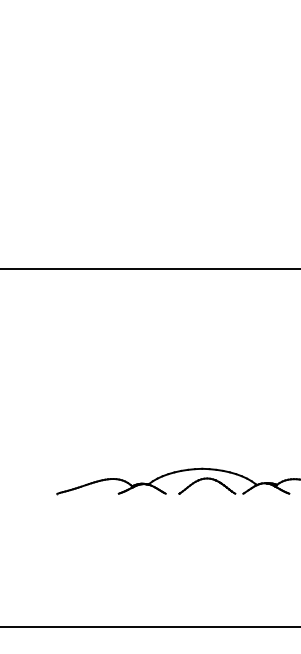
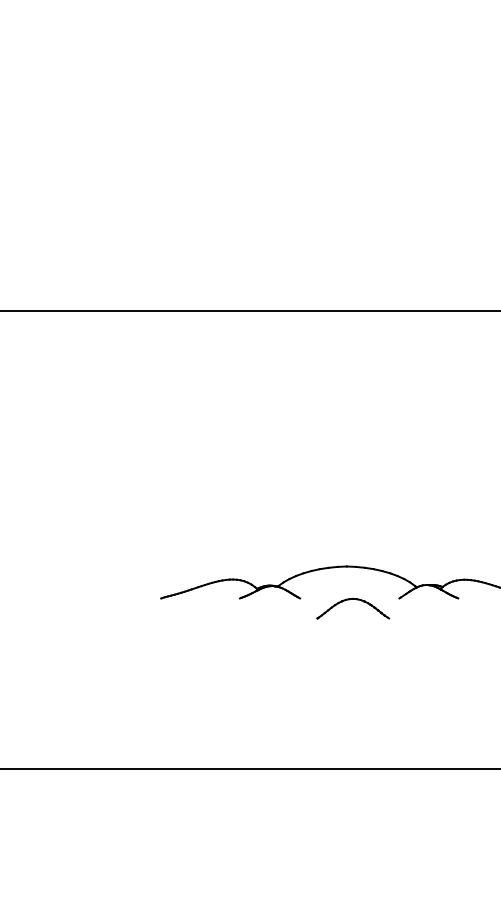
part: (209, 479) -> (356, 600), moved

